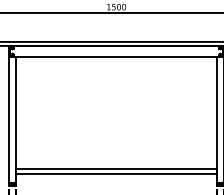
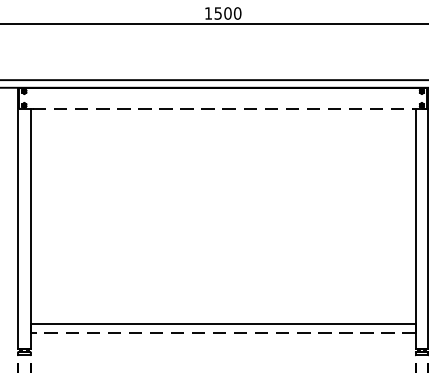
line: (117, 57) -> (225, 109), solid -> dashed
line: (116, 174) -> (223, 333), solid -> dashed

